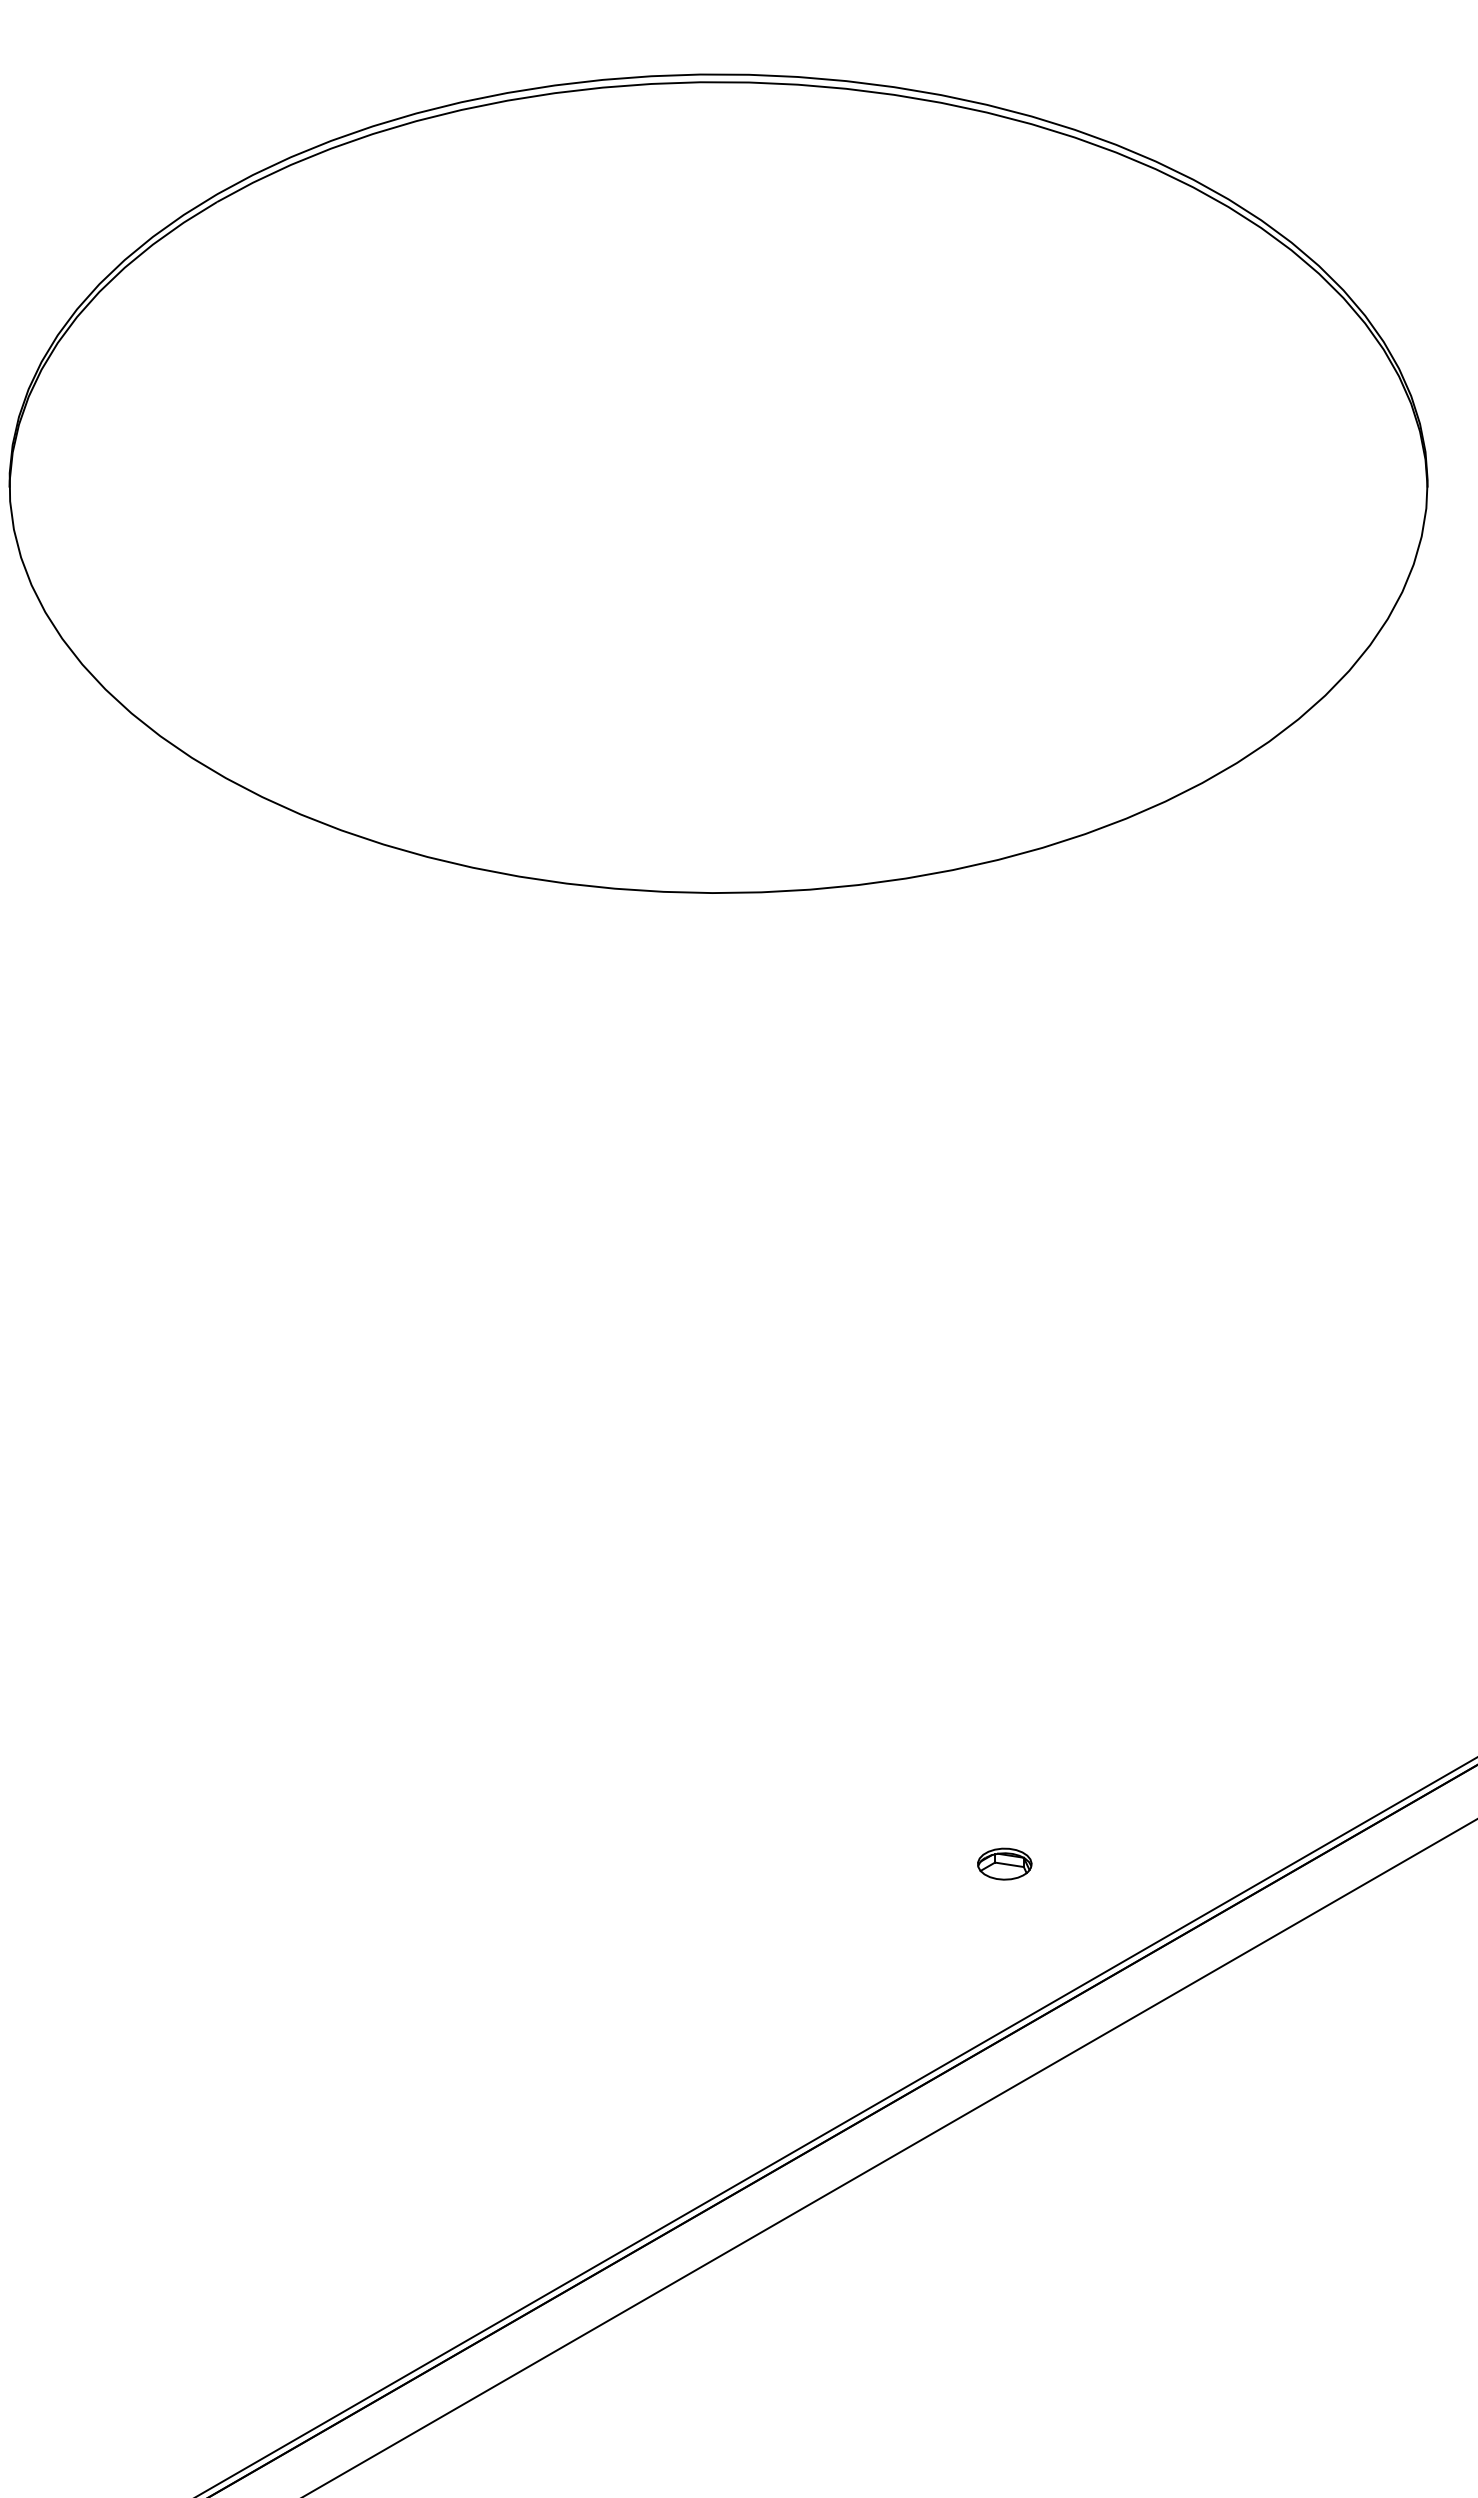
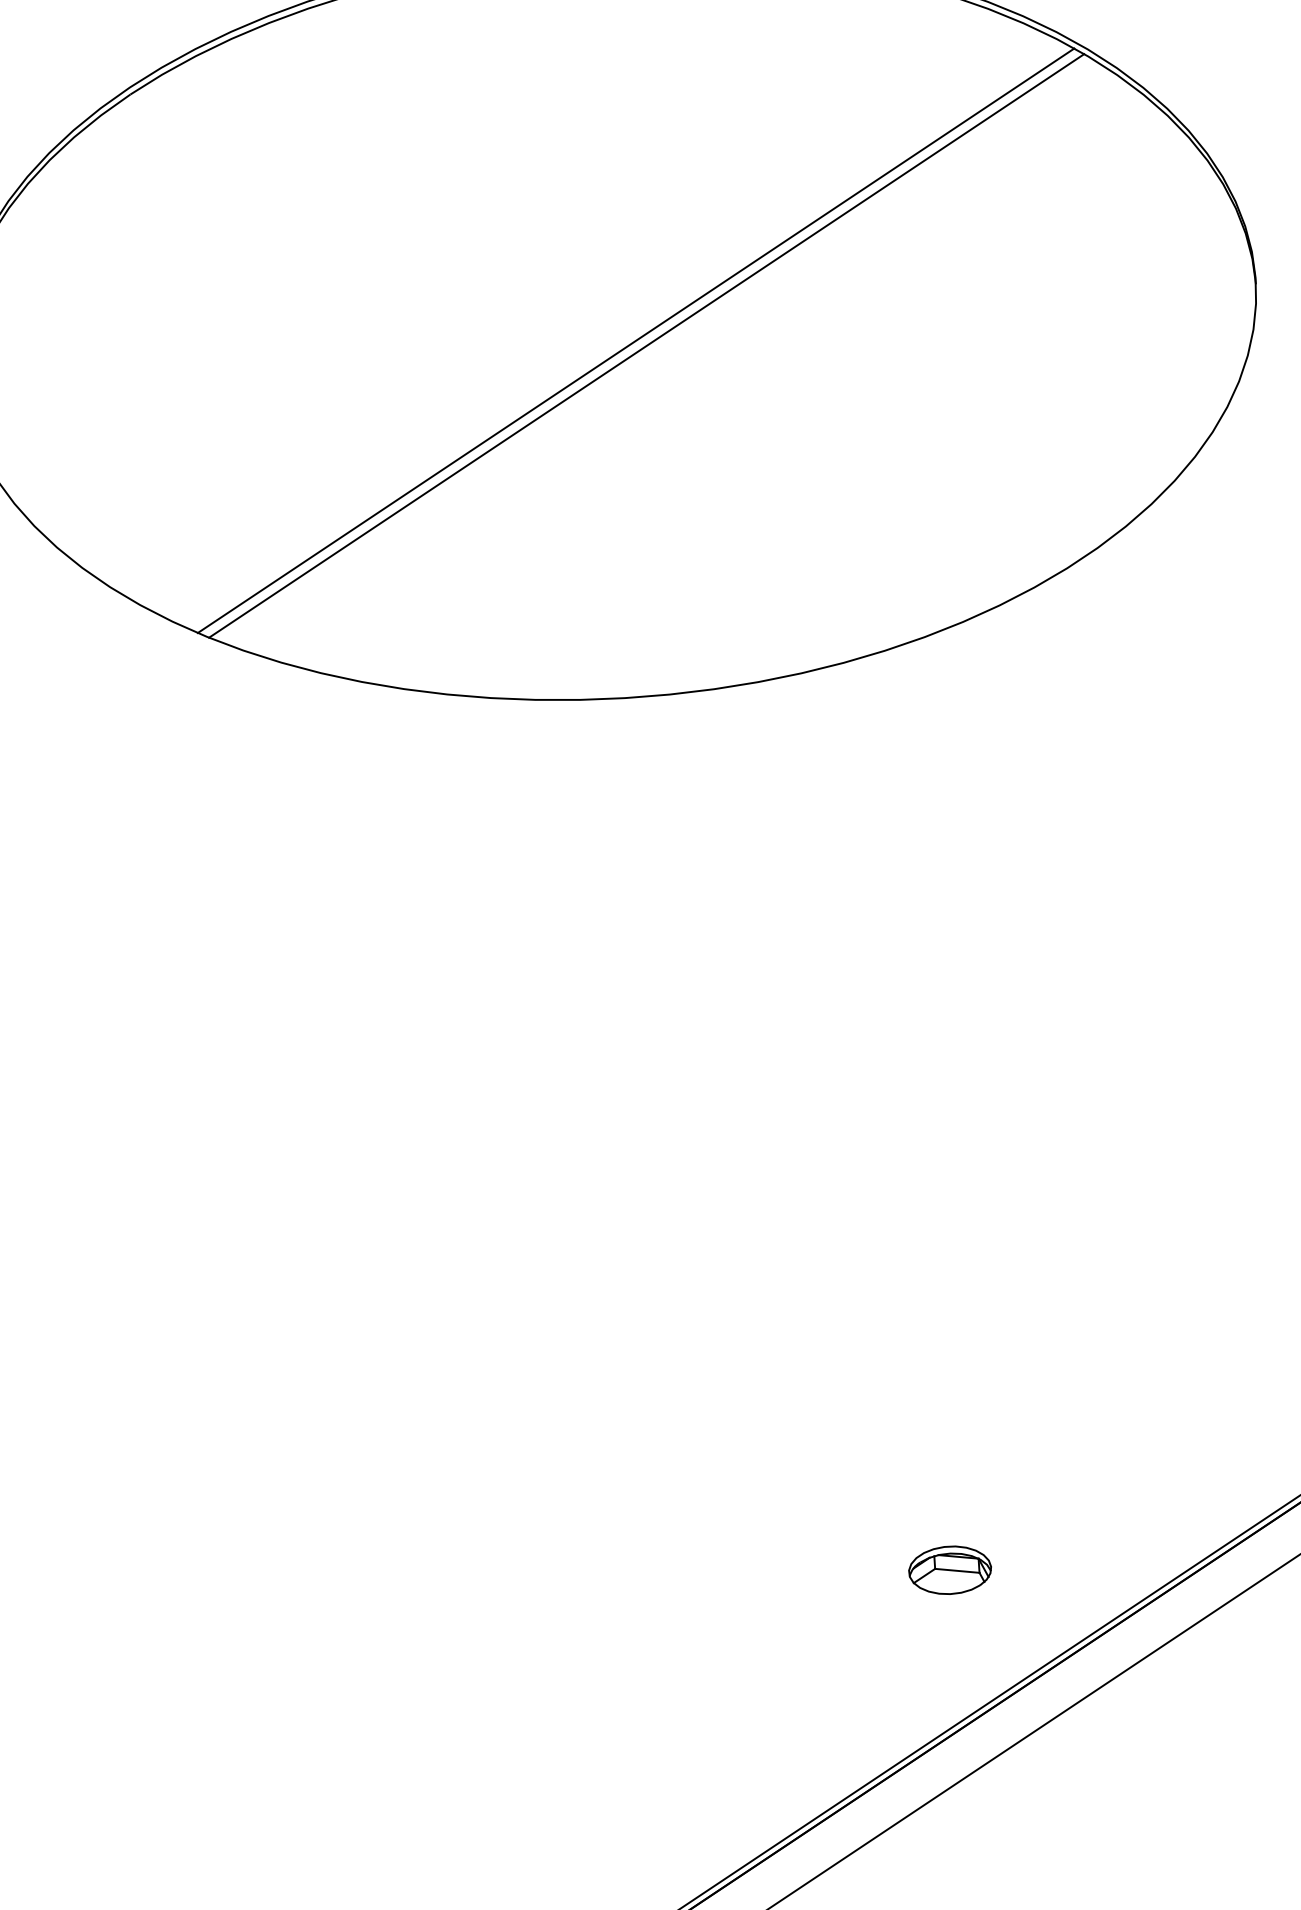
line: (749, 505) -> (635, 340), added
line: (760, 511) -> (646, 345), added
part: (1004, 1863) -> (949, 1569), size x1.67

